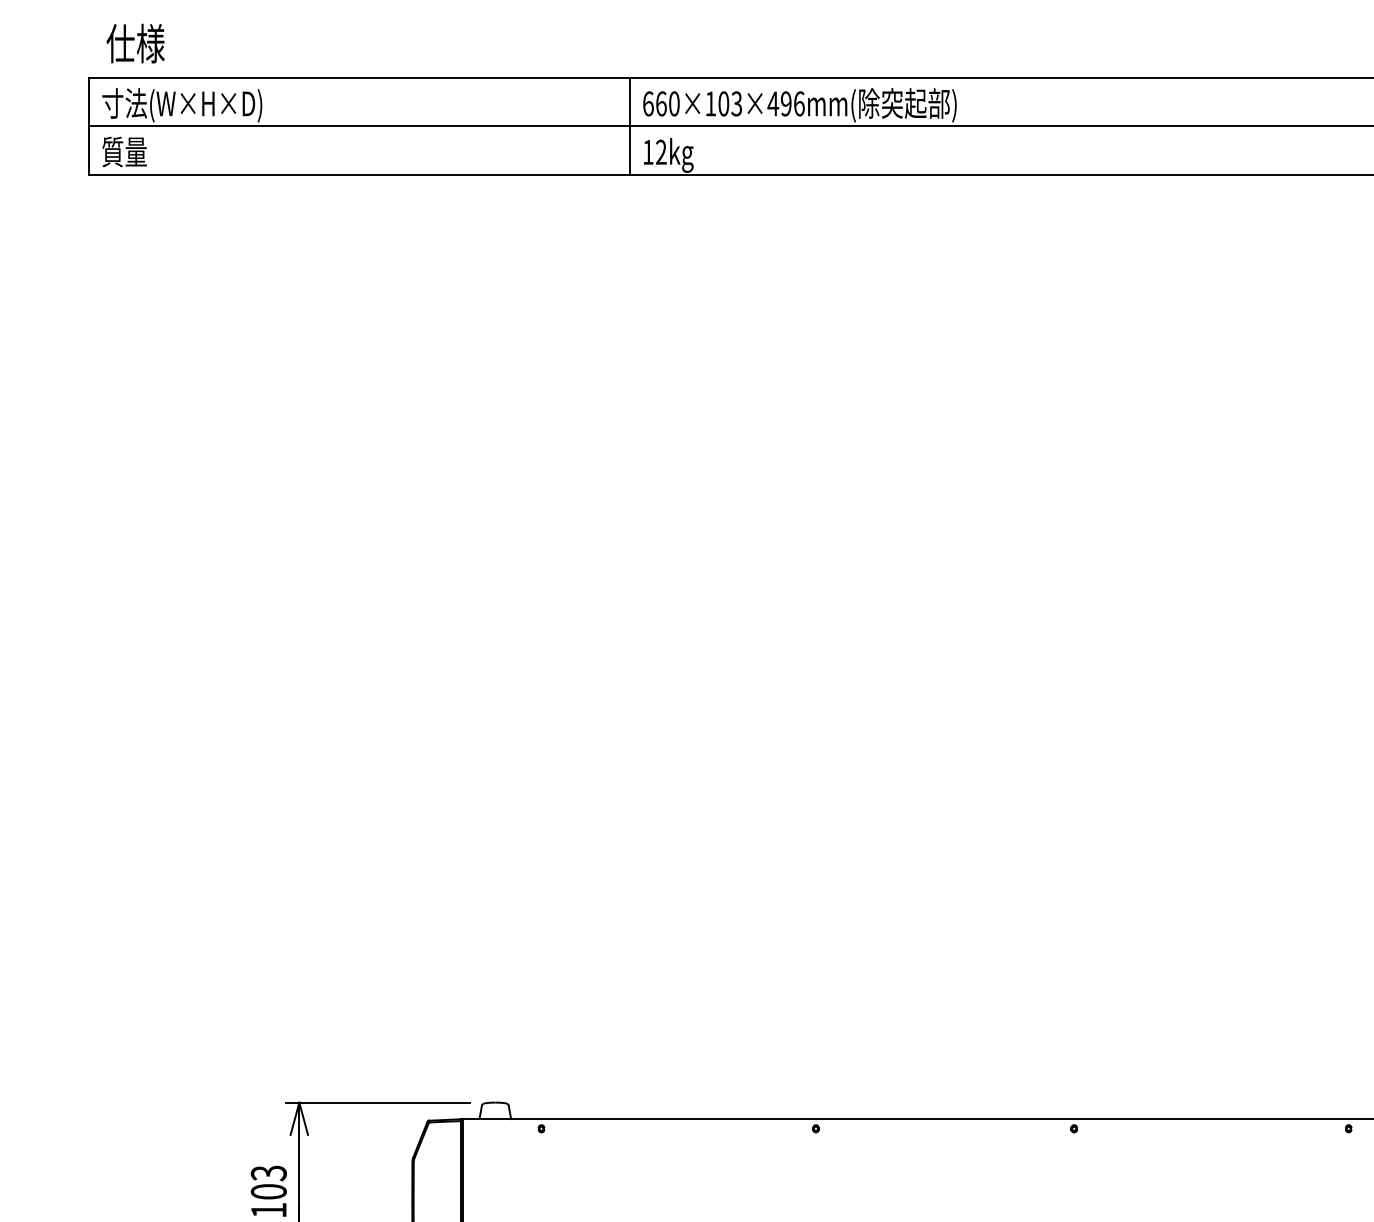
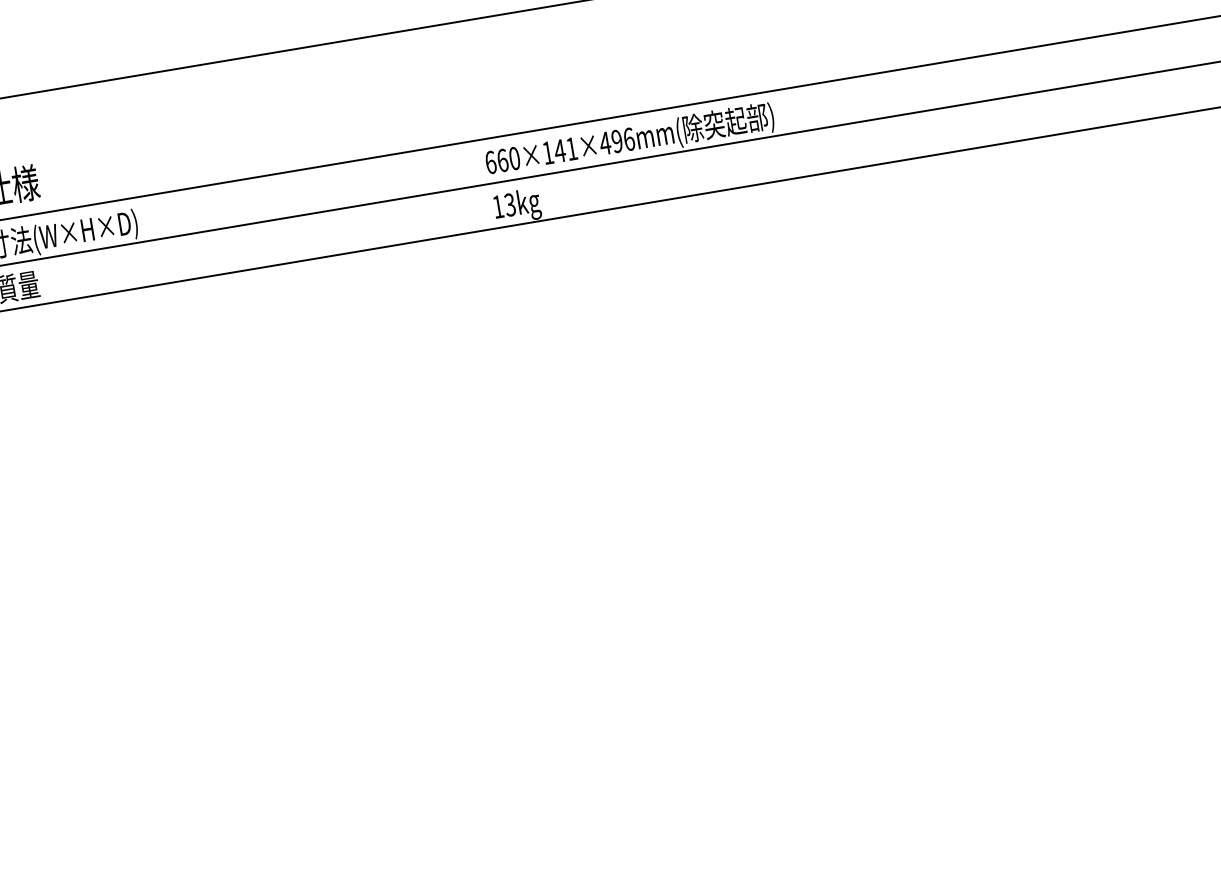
text: (729, 103) -> (565, 149), 660×103×496mm( -> 660×141×496mm(
line: (630, 125) -> (477, 185), removed
text: (660, 152) -> (509, 205), 12kg -> 13kg

